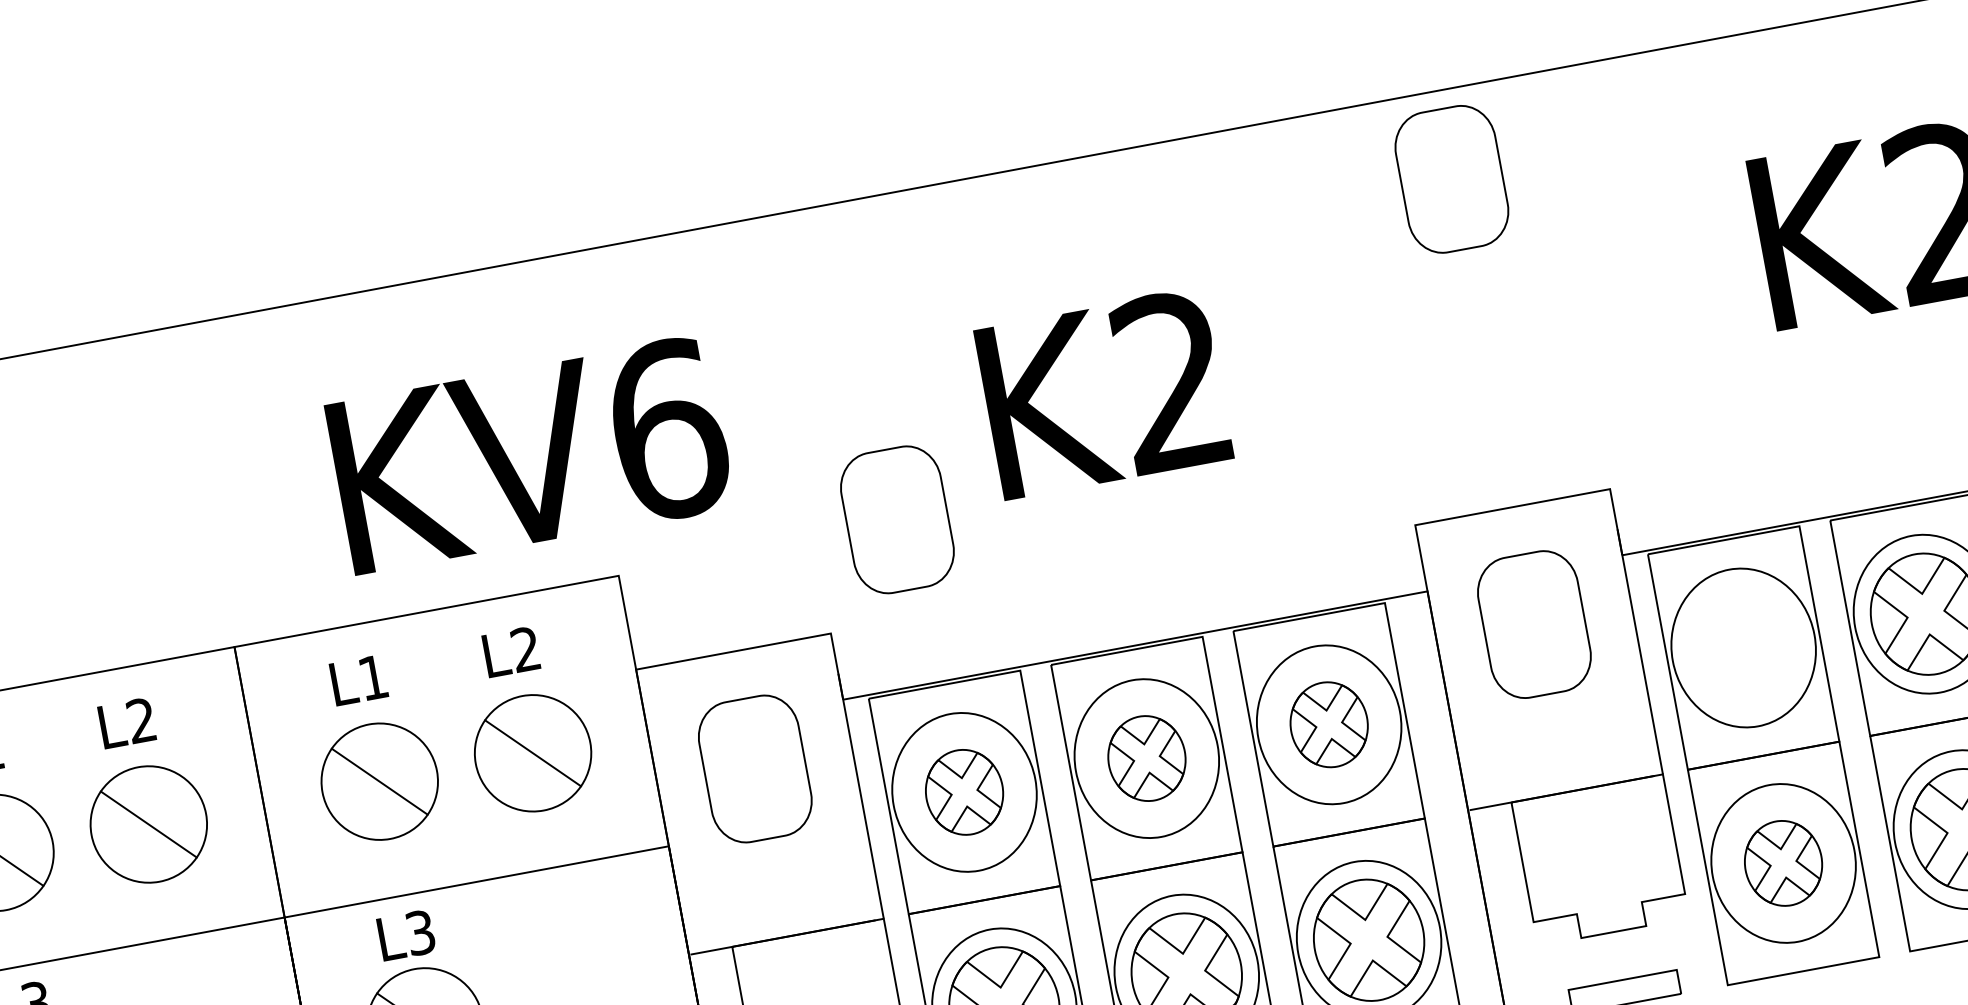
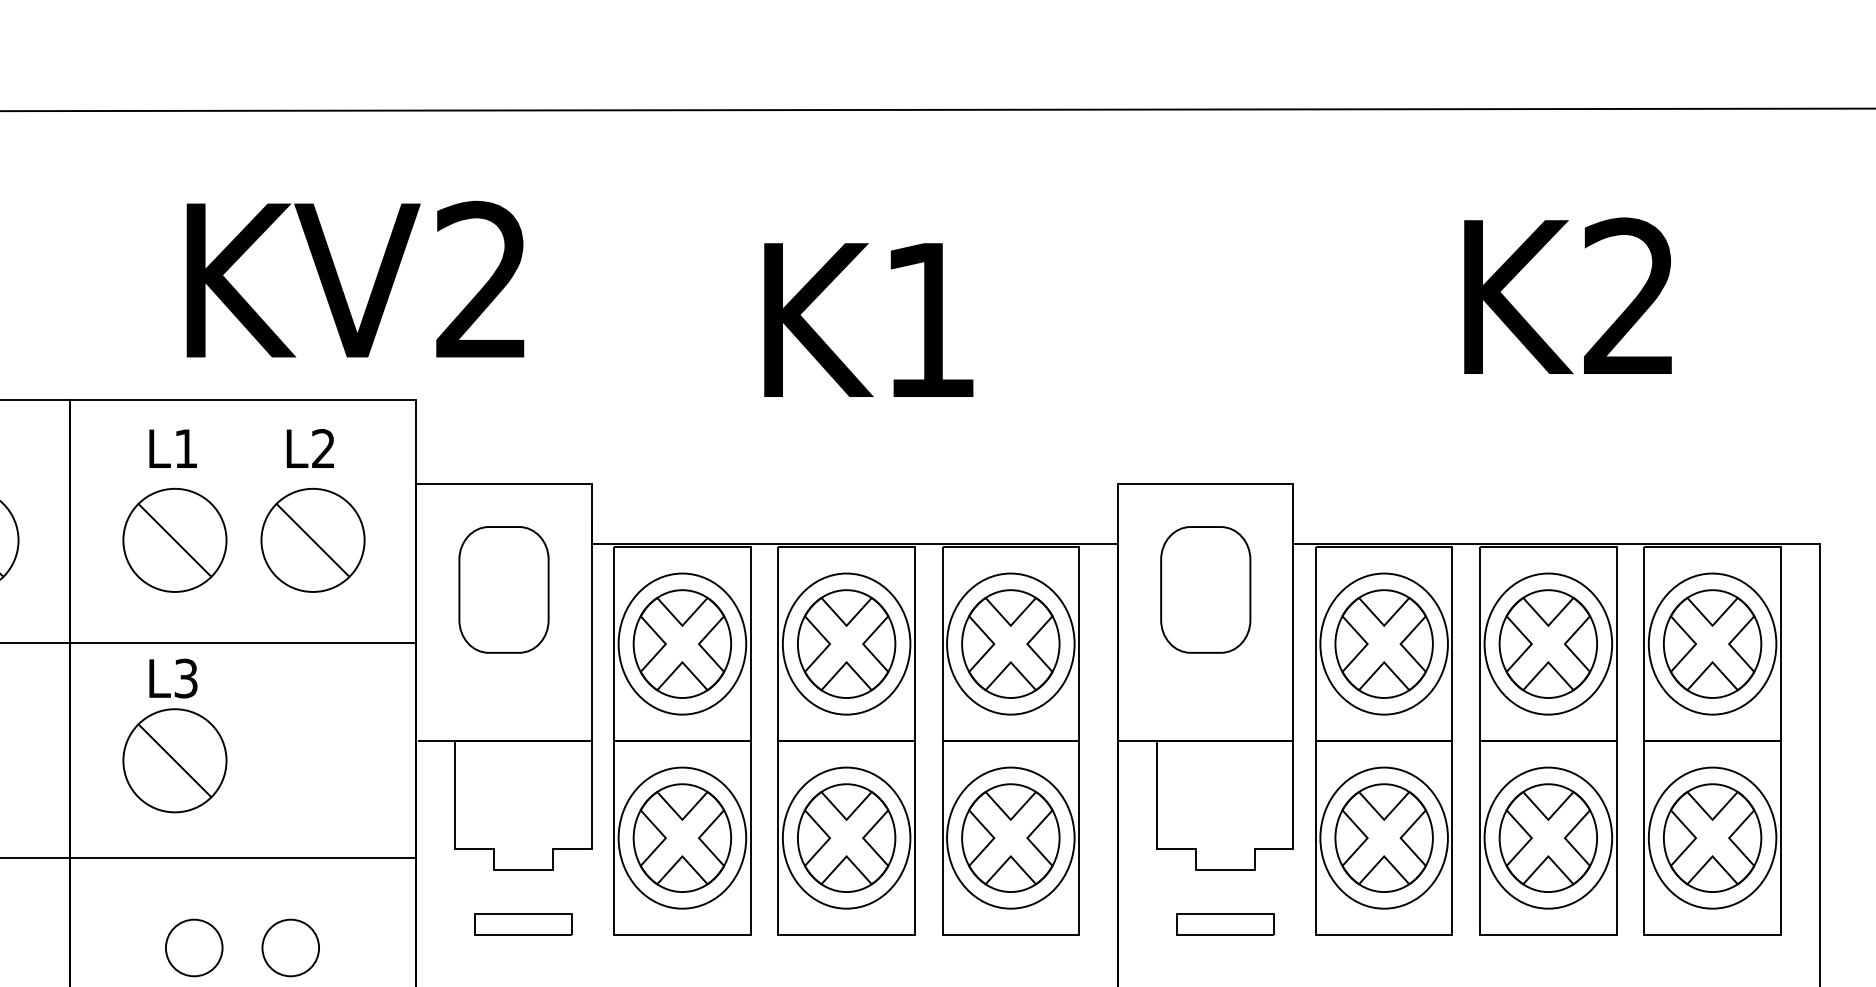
part: (1451, 178) -> (1205, 188), removed
text: (1170, 380) -> (928, 318), K2 -> K1
text: (668, 429) -> (483, 280), KV6 -> KV2
part: (896, 519) -> (667, 395), removed
part: (1742, 647) -> (1383, 643), added
part: (1328, 724) -> (1010, 643), size x1.43
part: (1146, 757) -> (846, 643), size x1.43
part: (964, 791) -> (682, 643), size x1.43
part: (1782, 862) -> (1383, 837), size x1.43

